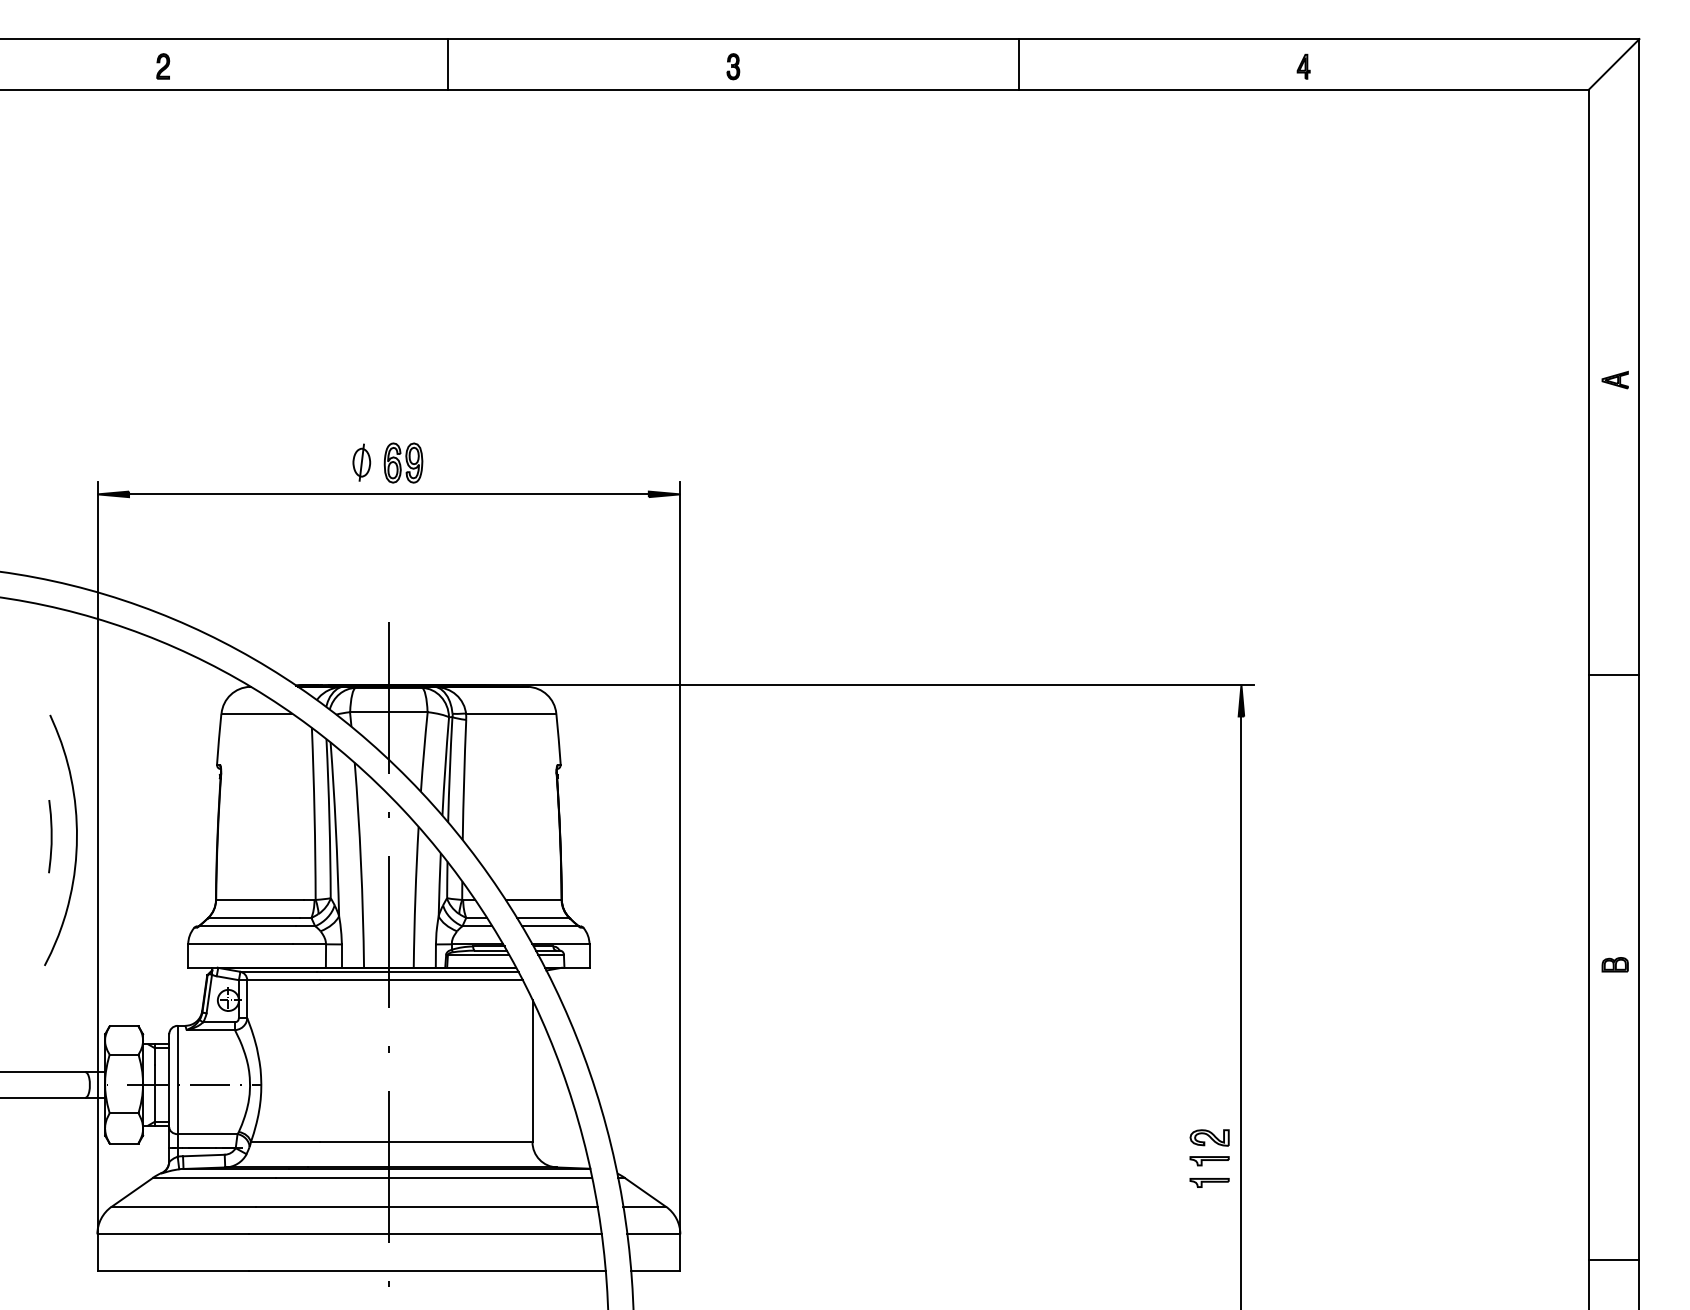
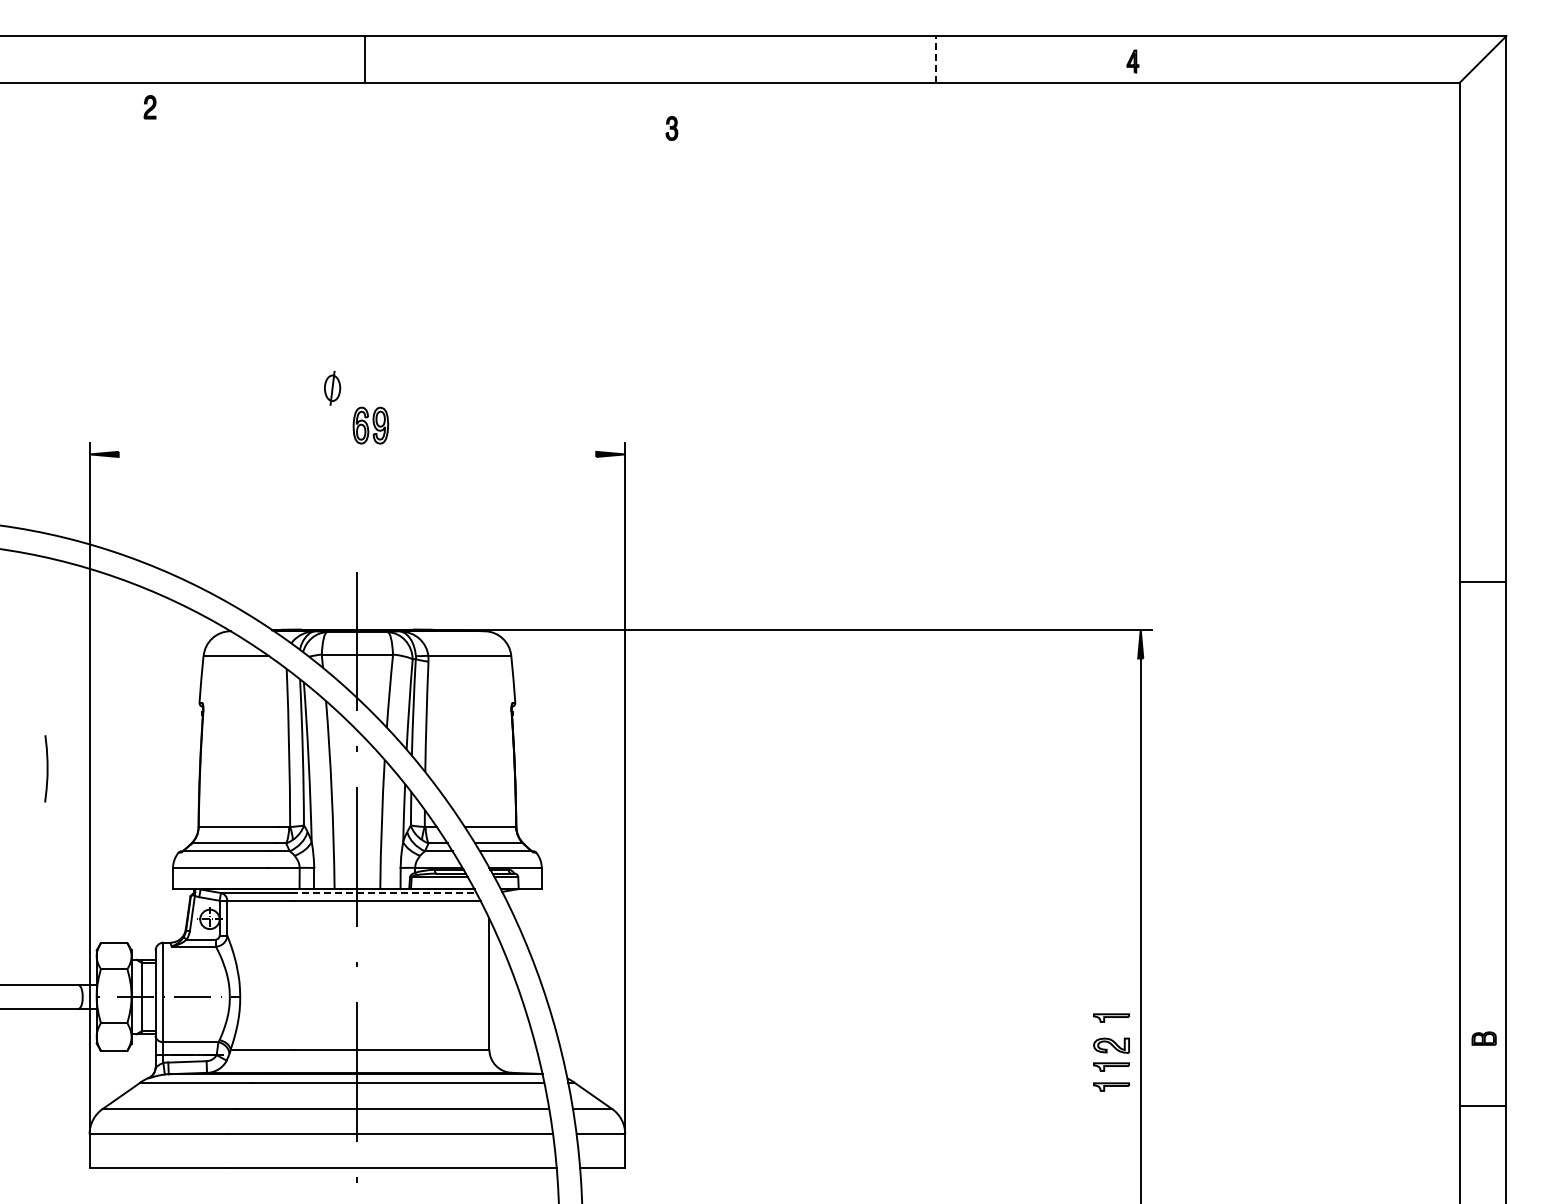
line: (1018, 63) -> (935, 58), solid -> dashed
line: (448, 64) -> (365, 59), moved
part: (162, 66) -> (149, 107), moved
part: (732, 66) -> (671, 128), moved
part: (1303, 66) -> (1132, 61), moved
part: (1614, 379) -> (1483, 348), removed
part: (361, 461) -> (332, 387), moved
line: (388, 494) -> (357, 454), removed
line: (1613, 675) -> (1482, 582), moved
curve: (75, 840) -> (69, 772), removed
part: (1614, 964) -> (1483, 1038), moved
line: (417, 972) -> (383, 893), solid -> dashed
part: (1209, 1107) -> (1111, 1017), added
line: (1613, 1259) -> (1482, 1105), moved

